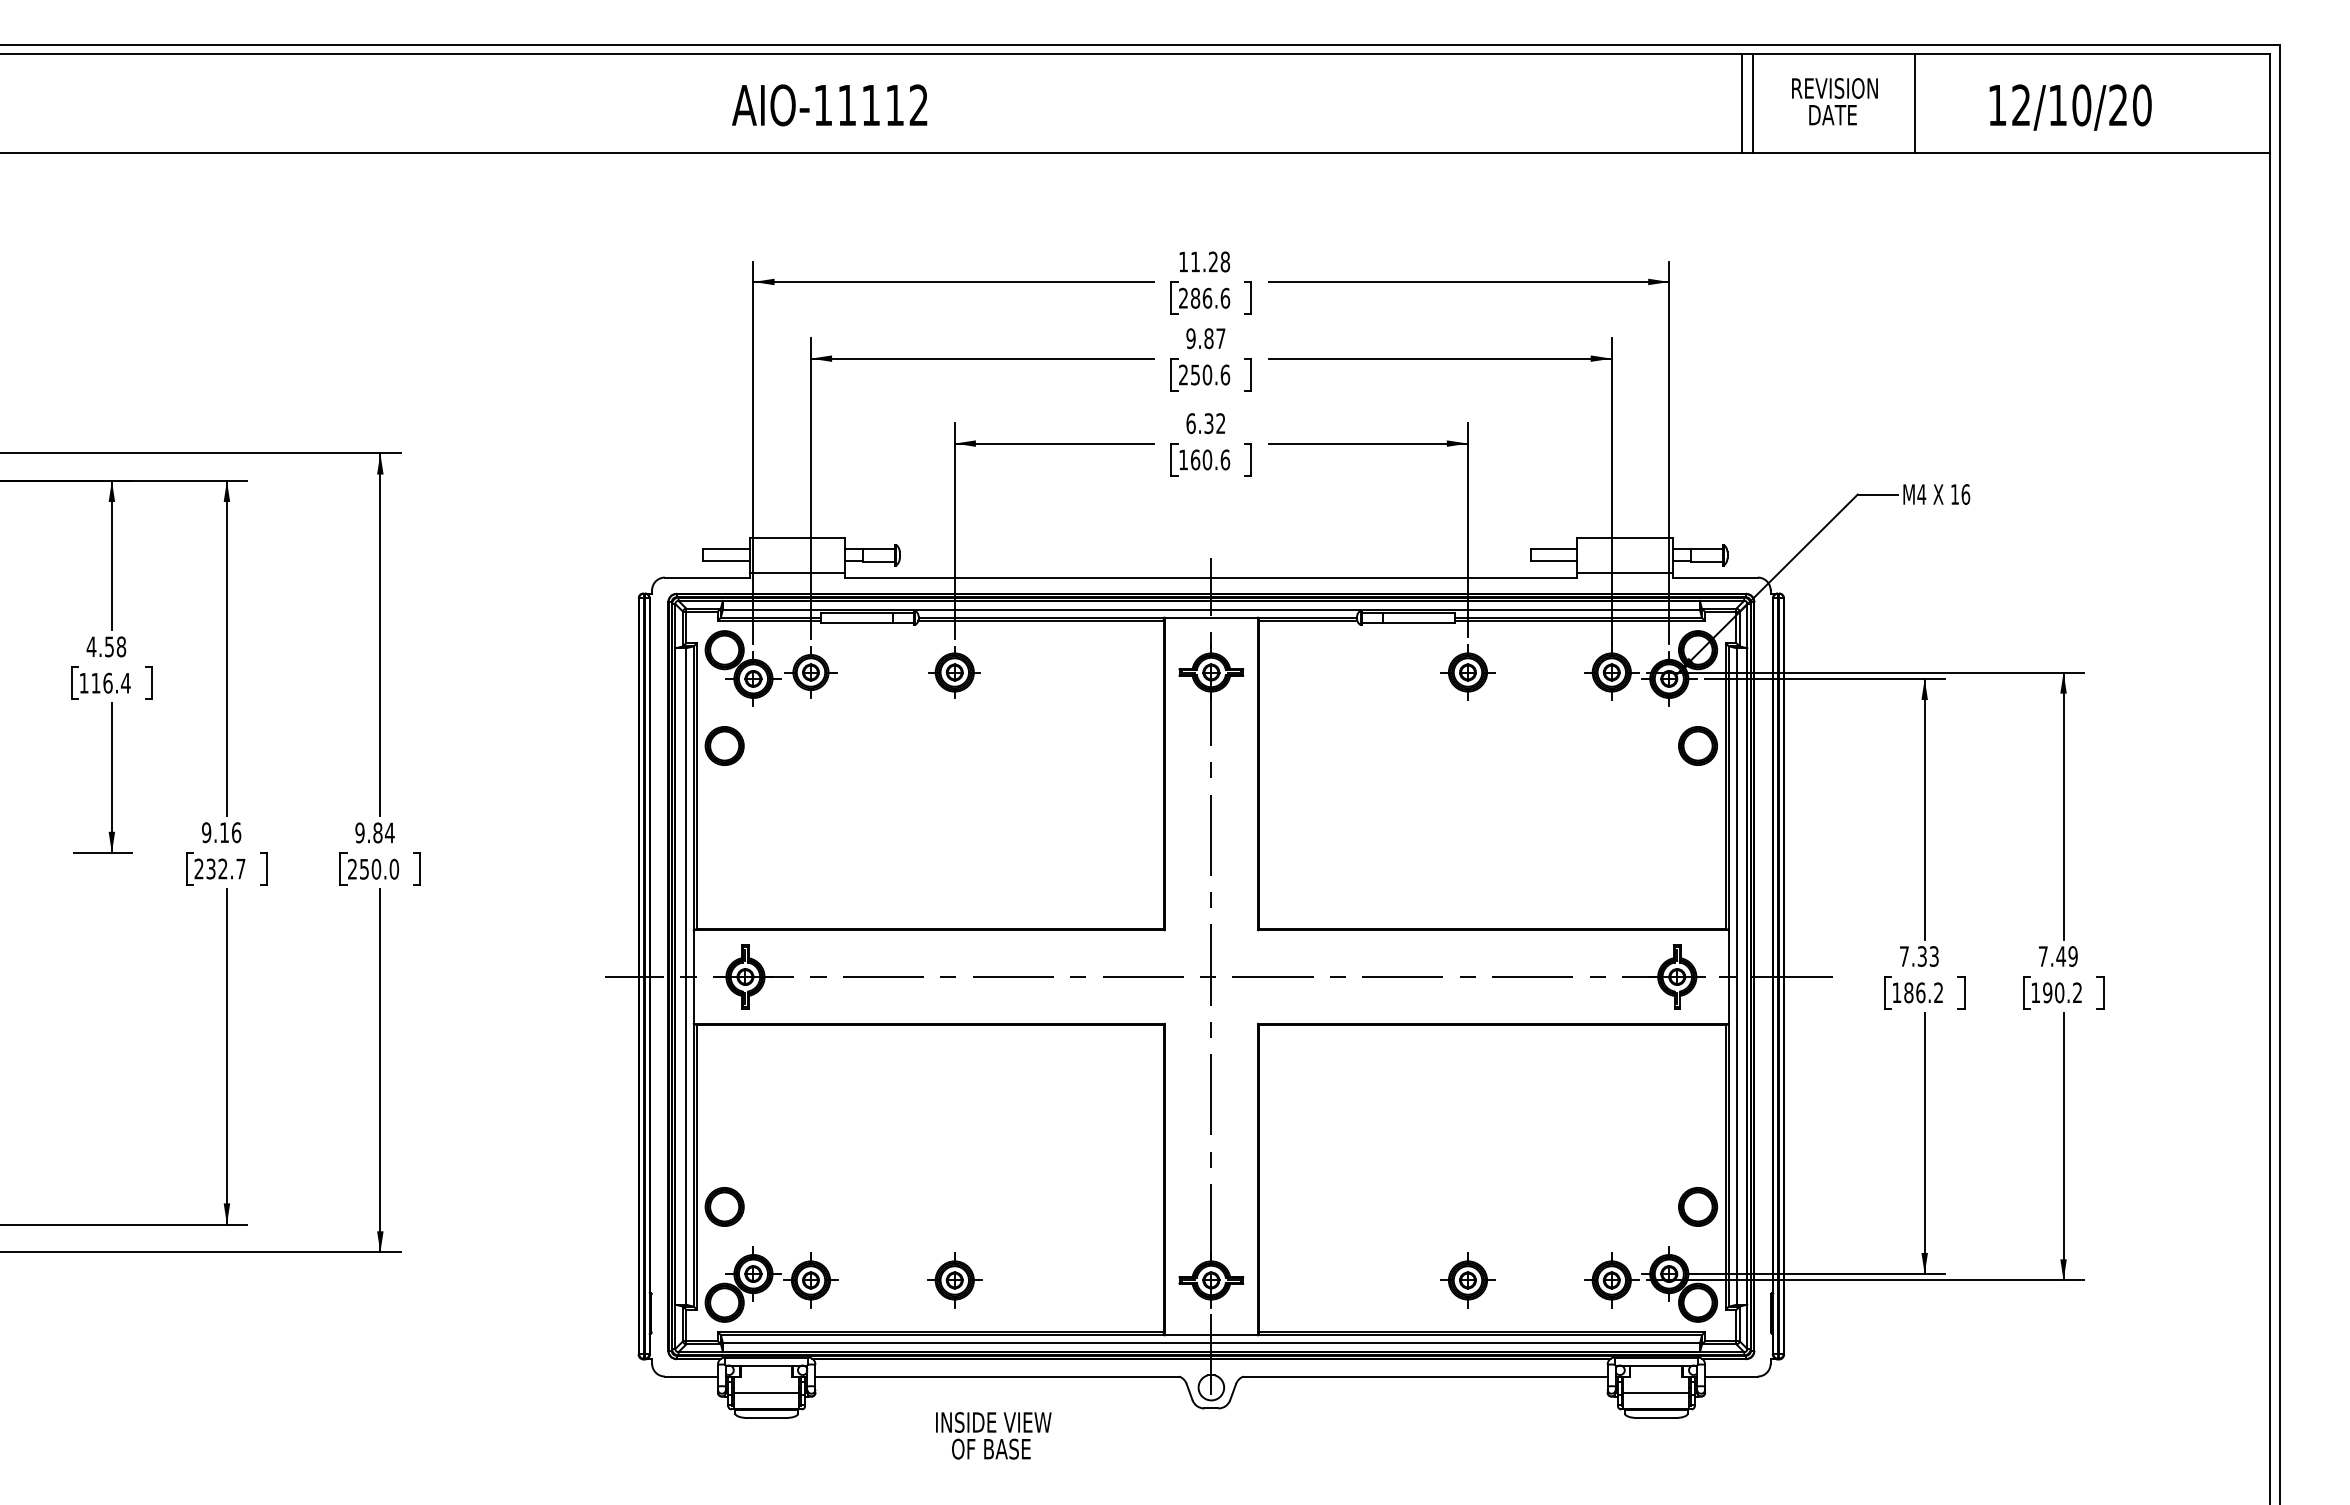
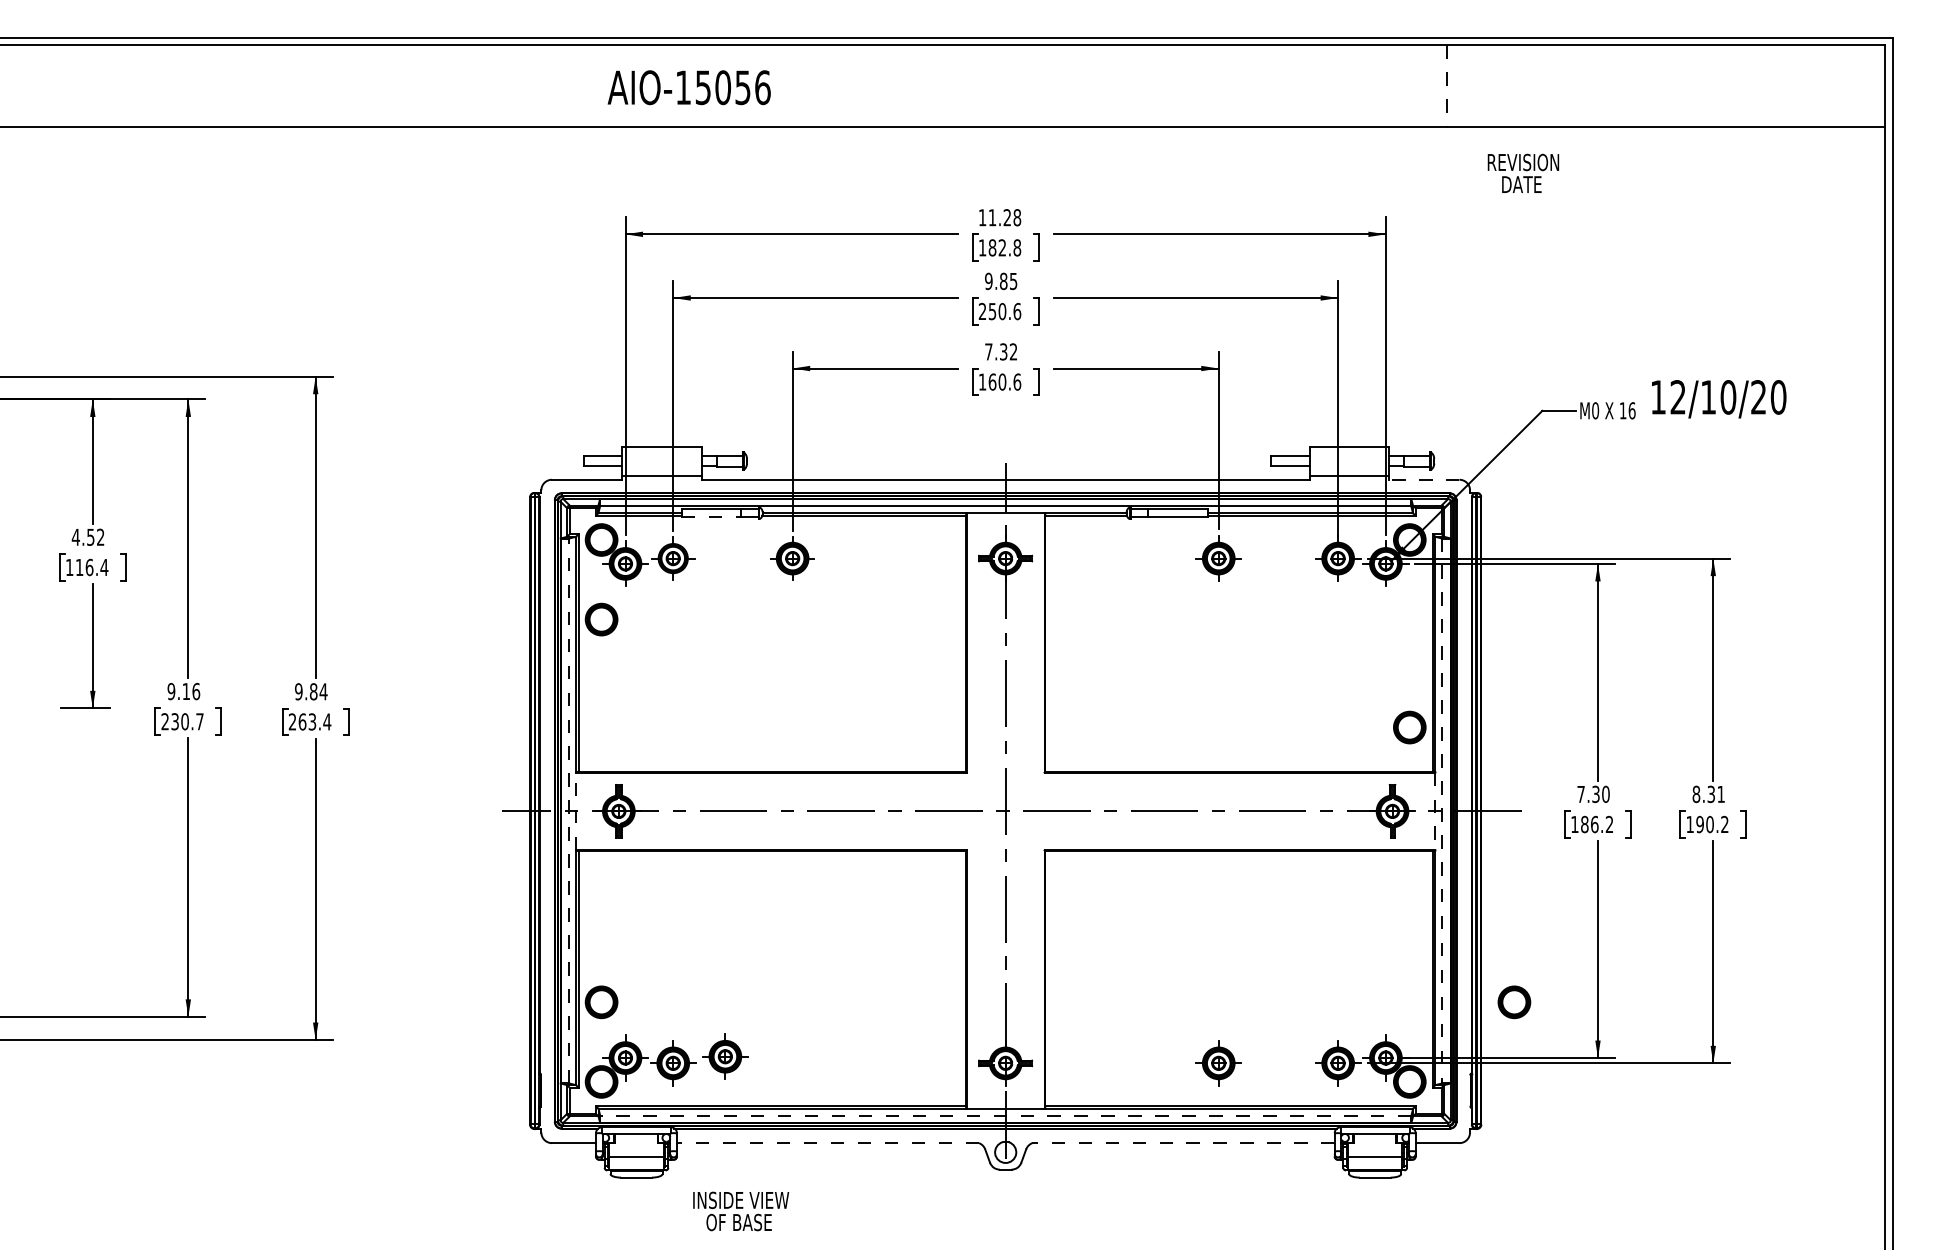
text: (1834, 101) -> (1523, 173), moved
line: (1752, 103) -> (1454, 86), removed
line: (1915, 103) -> (1590, 86), removed
line: (1742, 104) -> (1446, 86), solid -> dashed
text: (883, 105) -> (733, 87), AIO-11112 -> AIO-15056
text: (2070, 107) -> (1719, 399), moved
text: (1204, 297) -> (999, 247), 286.6 -> 182.8
text: (1220, 338) -> (1013, 281), 9.87 -> 9.85
text: (1190, 423) -> (988, 351), 6.32 -> 7.32
text: (1921, 494) -> (1595, 410), M4 -> M0
line: (1715, 577) -> (1424, 479), solid -> dashed
line: (857, 622) -> (711, 517), solid -> dashed
text: (121, 646) -> (100, 536), 4.58 -> 4.52
part: (1697, 745) -> (1409, 727), moved
text: (222, 868) -> (184, 721), 232.7 -> 230.7
text: (379, 868) -> (314, 721), 250.0 -> 263.4
text: (1933, 956) -> (1605, 794), 7.33 -> 7.30
text: (2057, 956) -> (1708, 794), 7.49 -> 8.31
line: (685, 975) -> (569, 810), solid -> dashed
line: (1736, 976) -> (1441, 810), solid -> dashed
line: (693, 977) -> (575, 811), solid -> dashed
line: (1728, 977) -> (1435, 811), solid -> dashed
part: (1697, 1206) -> (1513, 1001), moved
part: (954, 1280) -> (725, 1056), moved
line: (1211, 1343) -> (1005, 1115), solid -> dashed
line: (997, 1376) -> (828, 1143), solid -> dashed
line: (1425, 1376) -> (1183, 1143), solid -> dashed
text: (993, 1435) -> (740, 1211), moved

